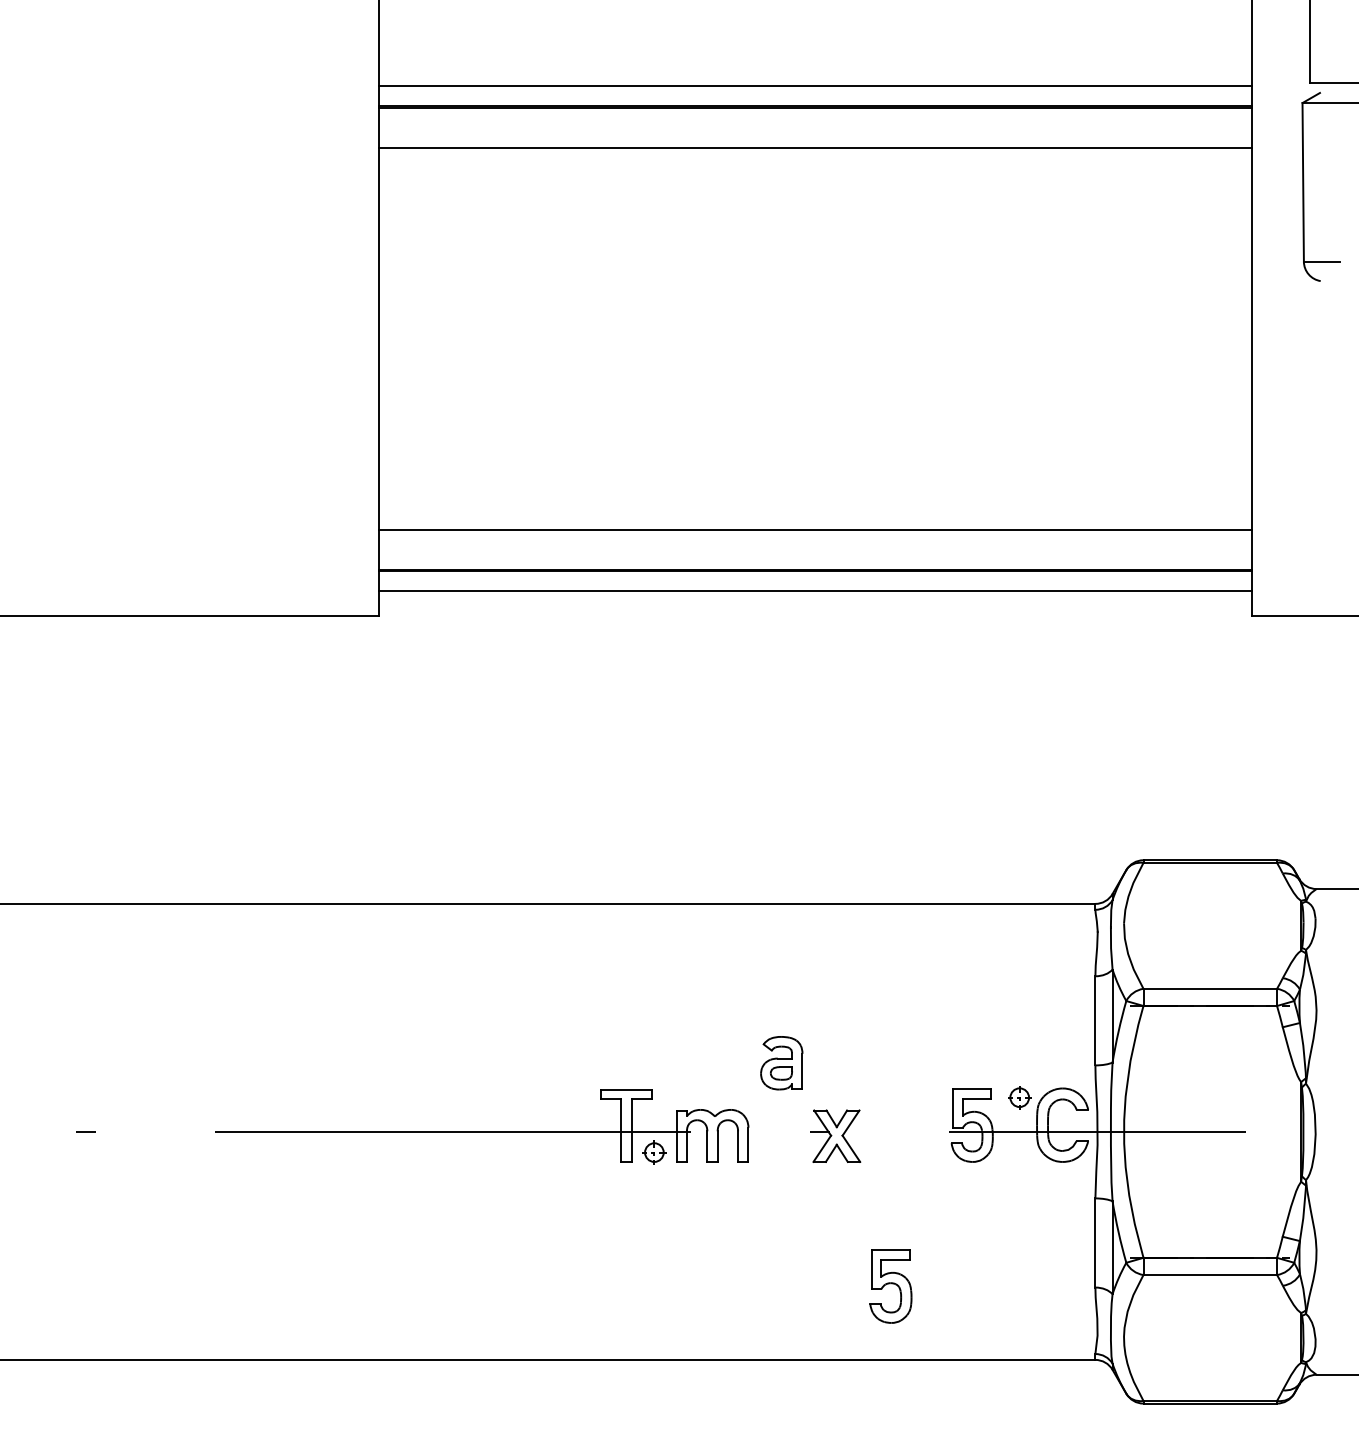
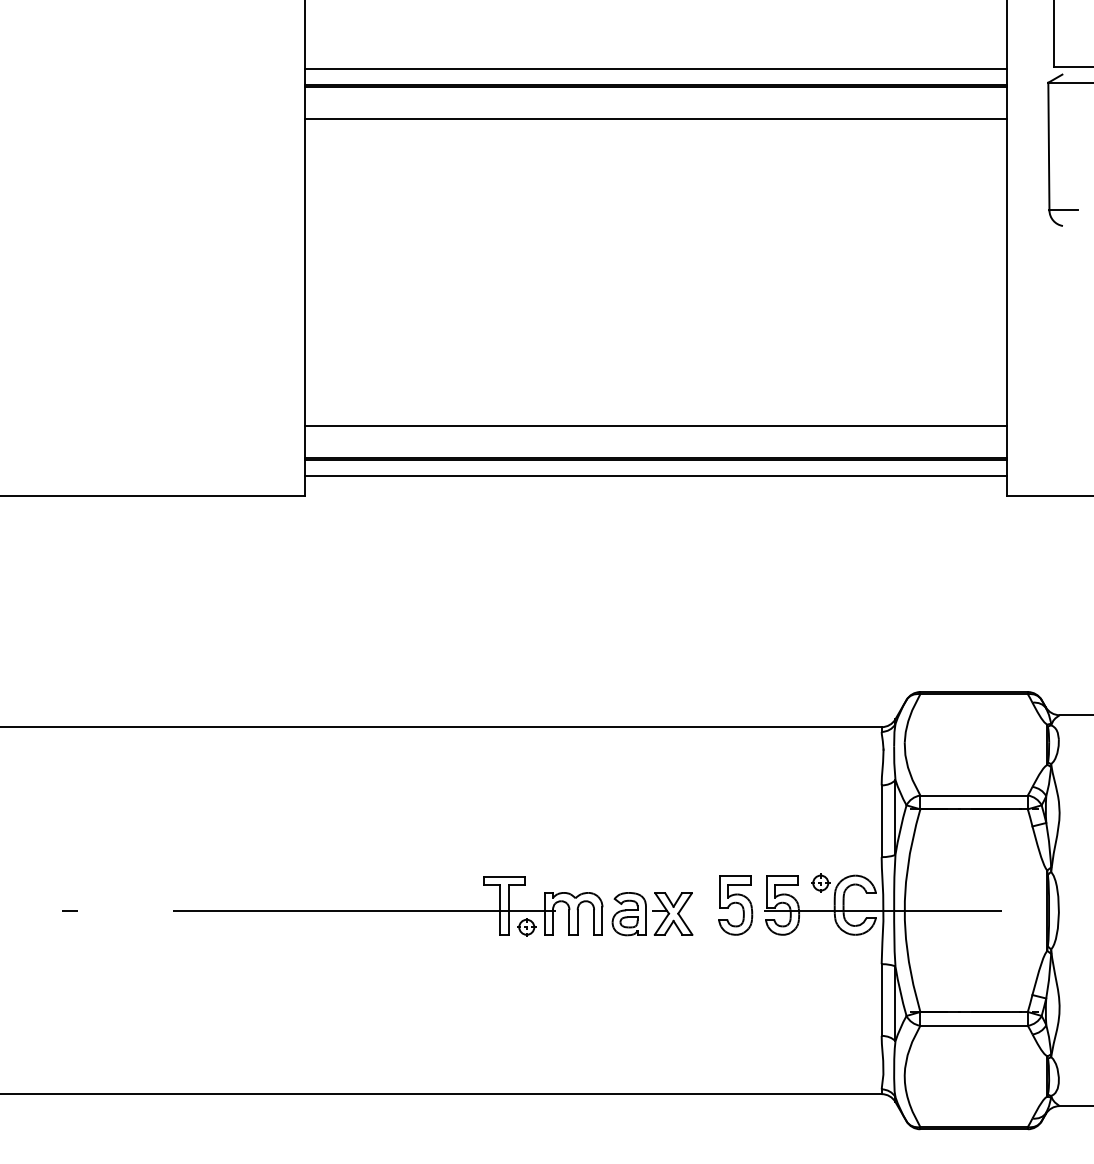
part: (781, 1063) -> (629, 914), moved
part: (890, 1286) -> (735, 905), moved

